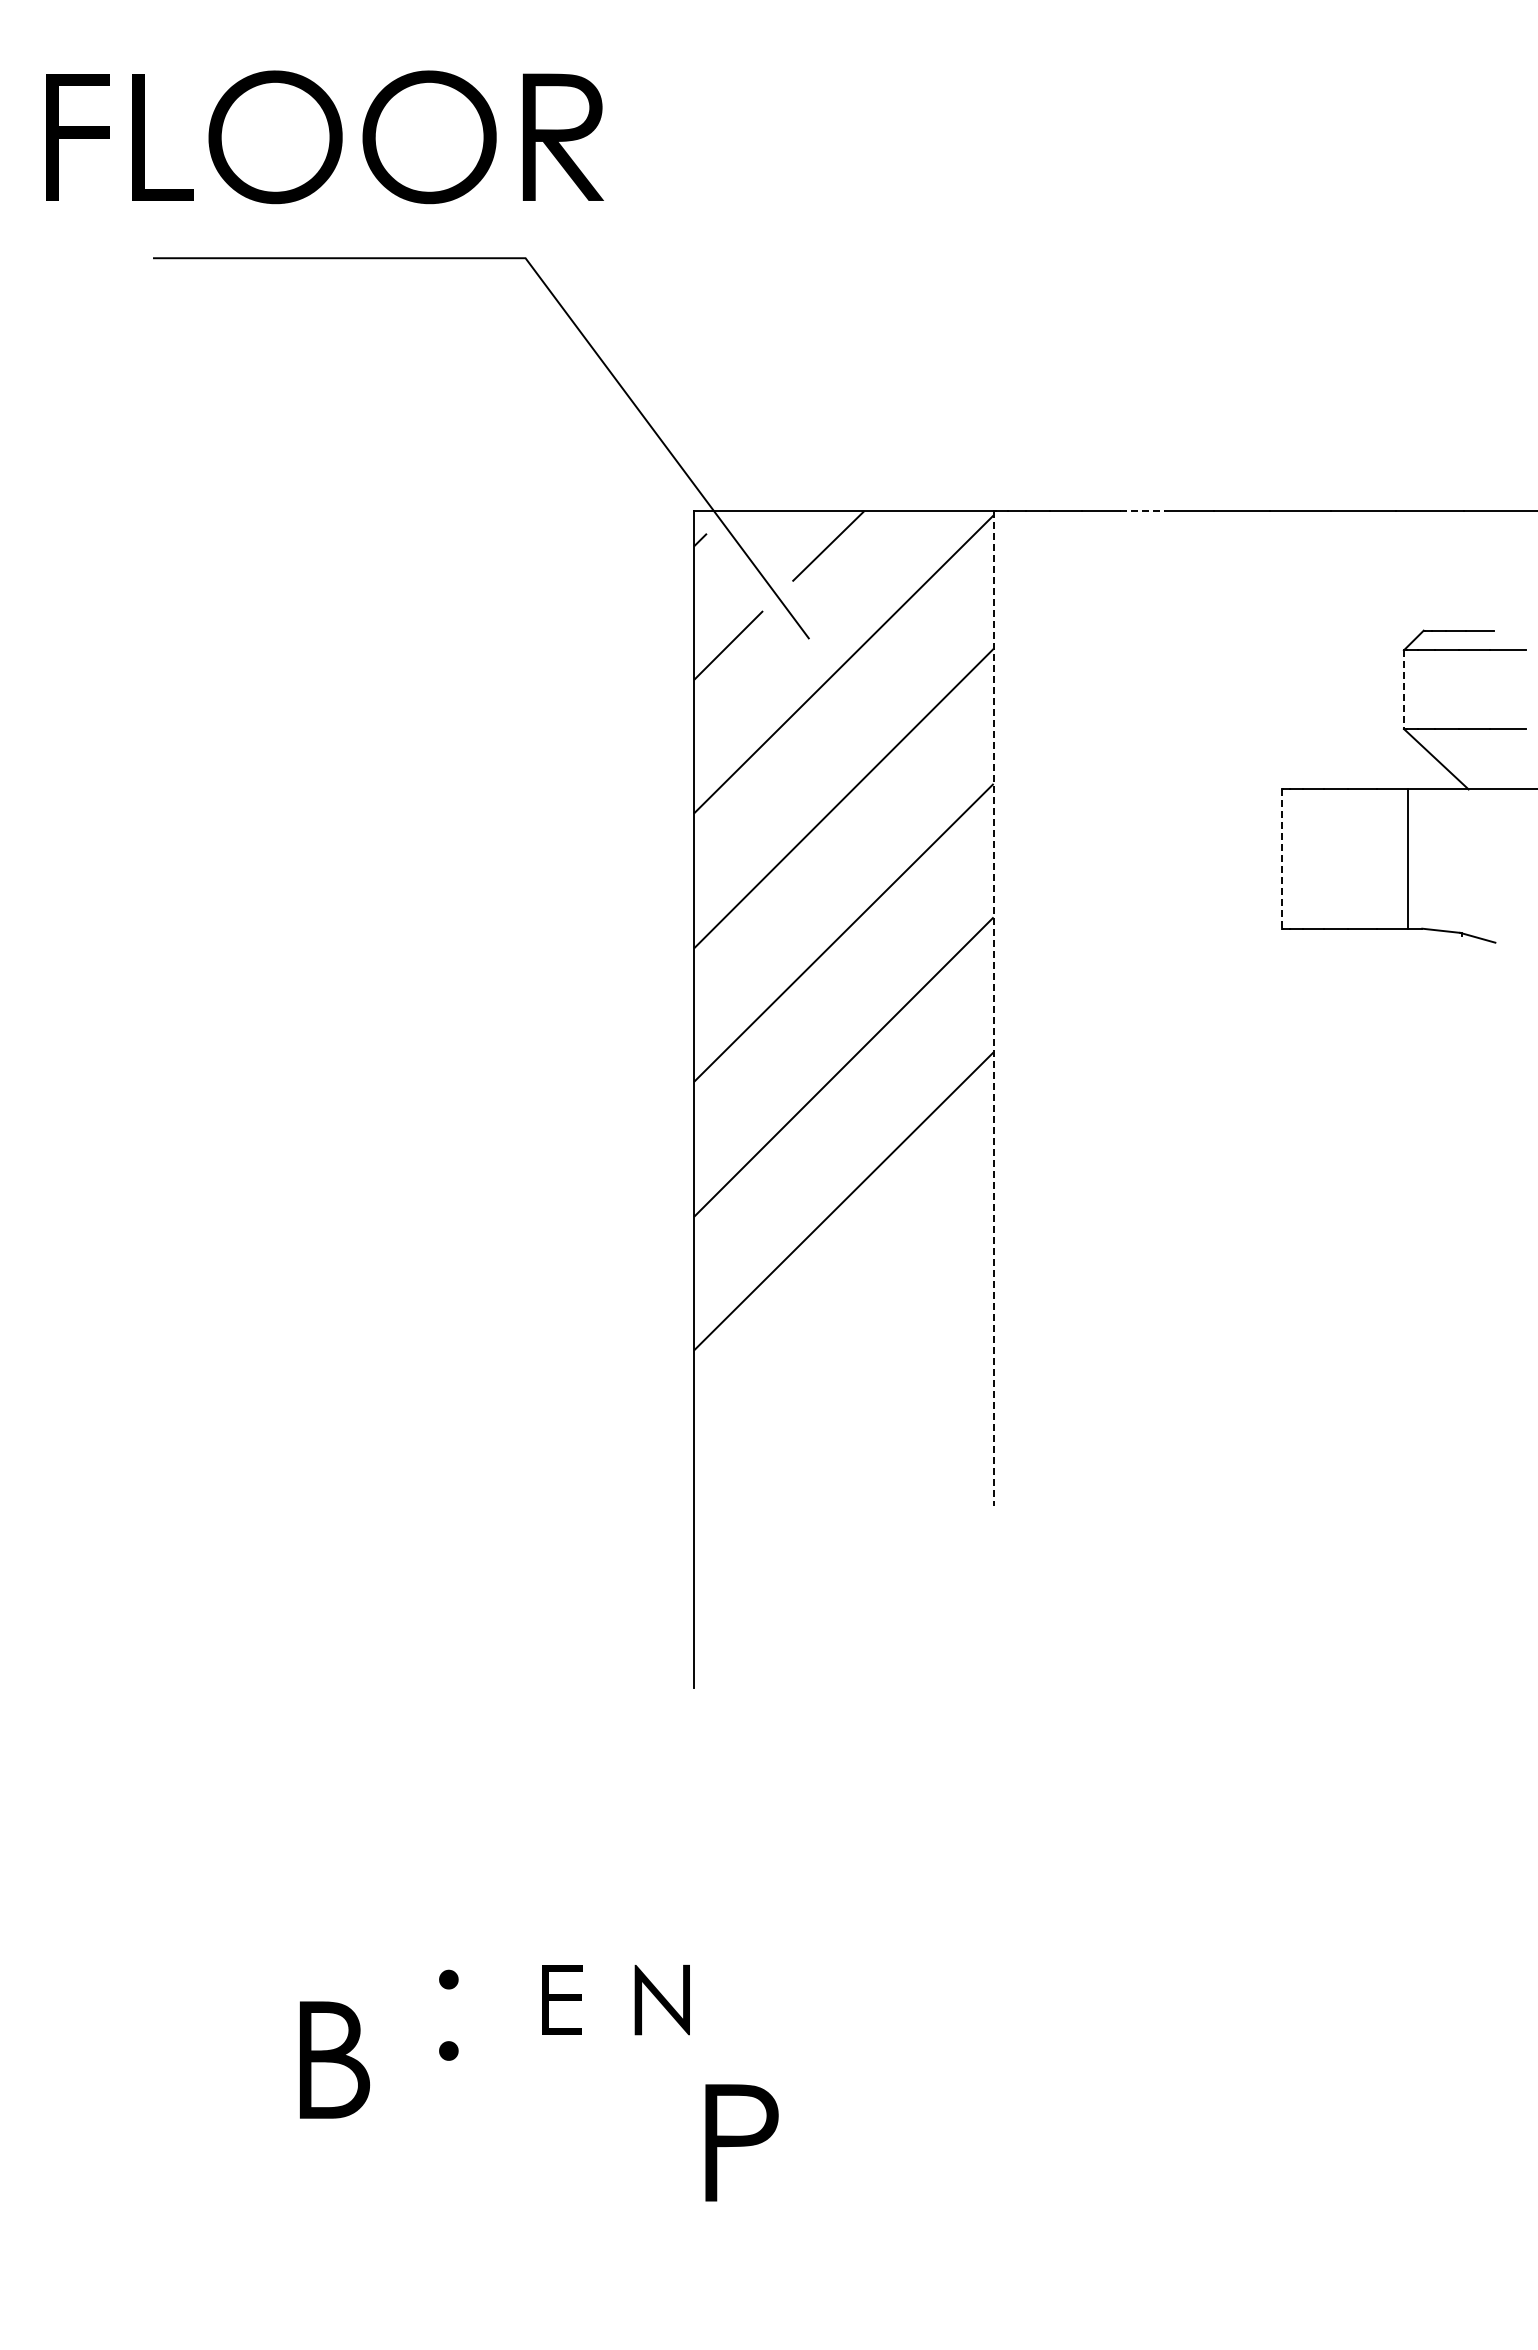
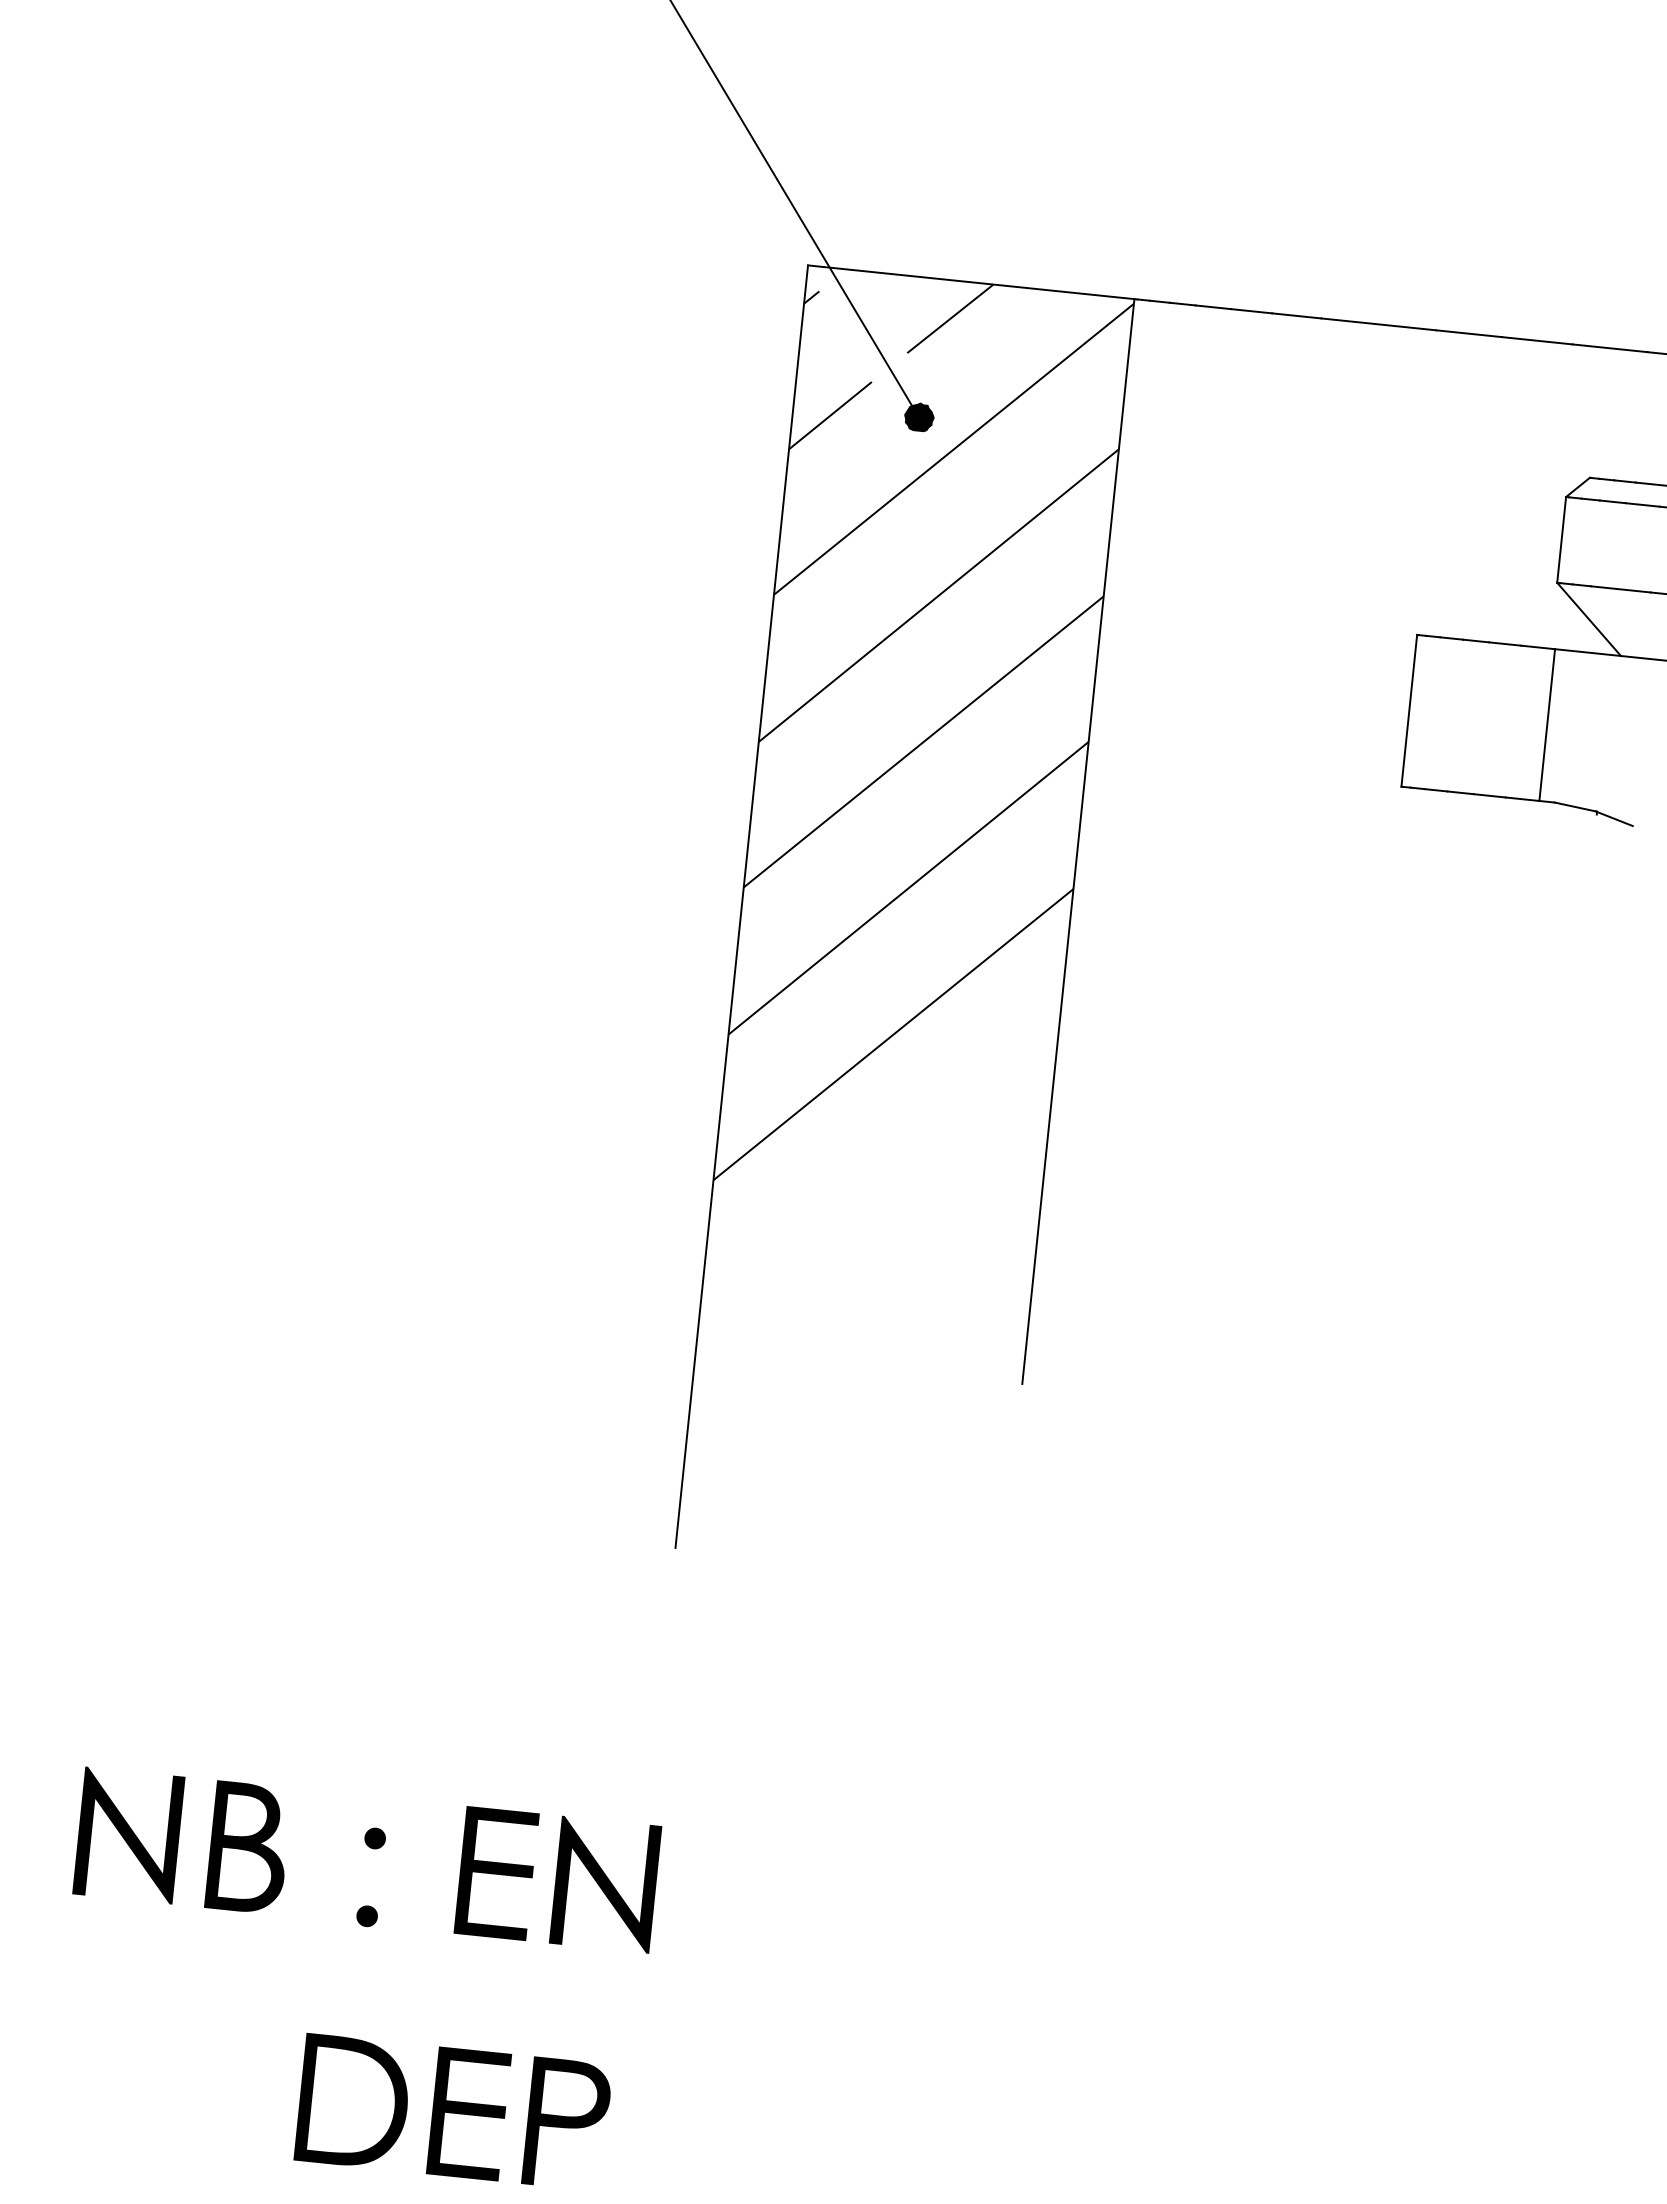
line: (1142, 511) -> (1296, 316), dashed -> solid
fill: (809, 638) -> (919, 417), added
line: (1403, 690) -> (1561, 540), dashed -> solid
line: (1281, 859) -> (1409, 711), dashed -> solid
line: (993, 1008) -> (1078, 841), dashed -> solid
fill: (225, 1999) -> (129, 1835), added
part: (562, 1999) -> (496, 1872), size x1.67
part: (662, 1999) -> (605, 1884), size x1.67
part: (334, 2059) -> (248, 1847), moved
part: (741, 2142) -> (566, 2123), moved
part: (453, 2220) -> (353, 2101), added
part: (559, 2220) -> (468, 2113), added

